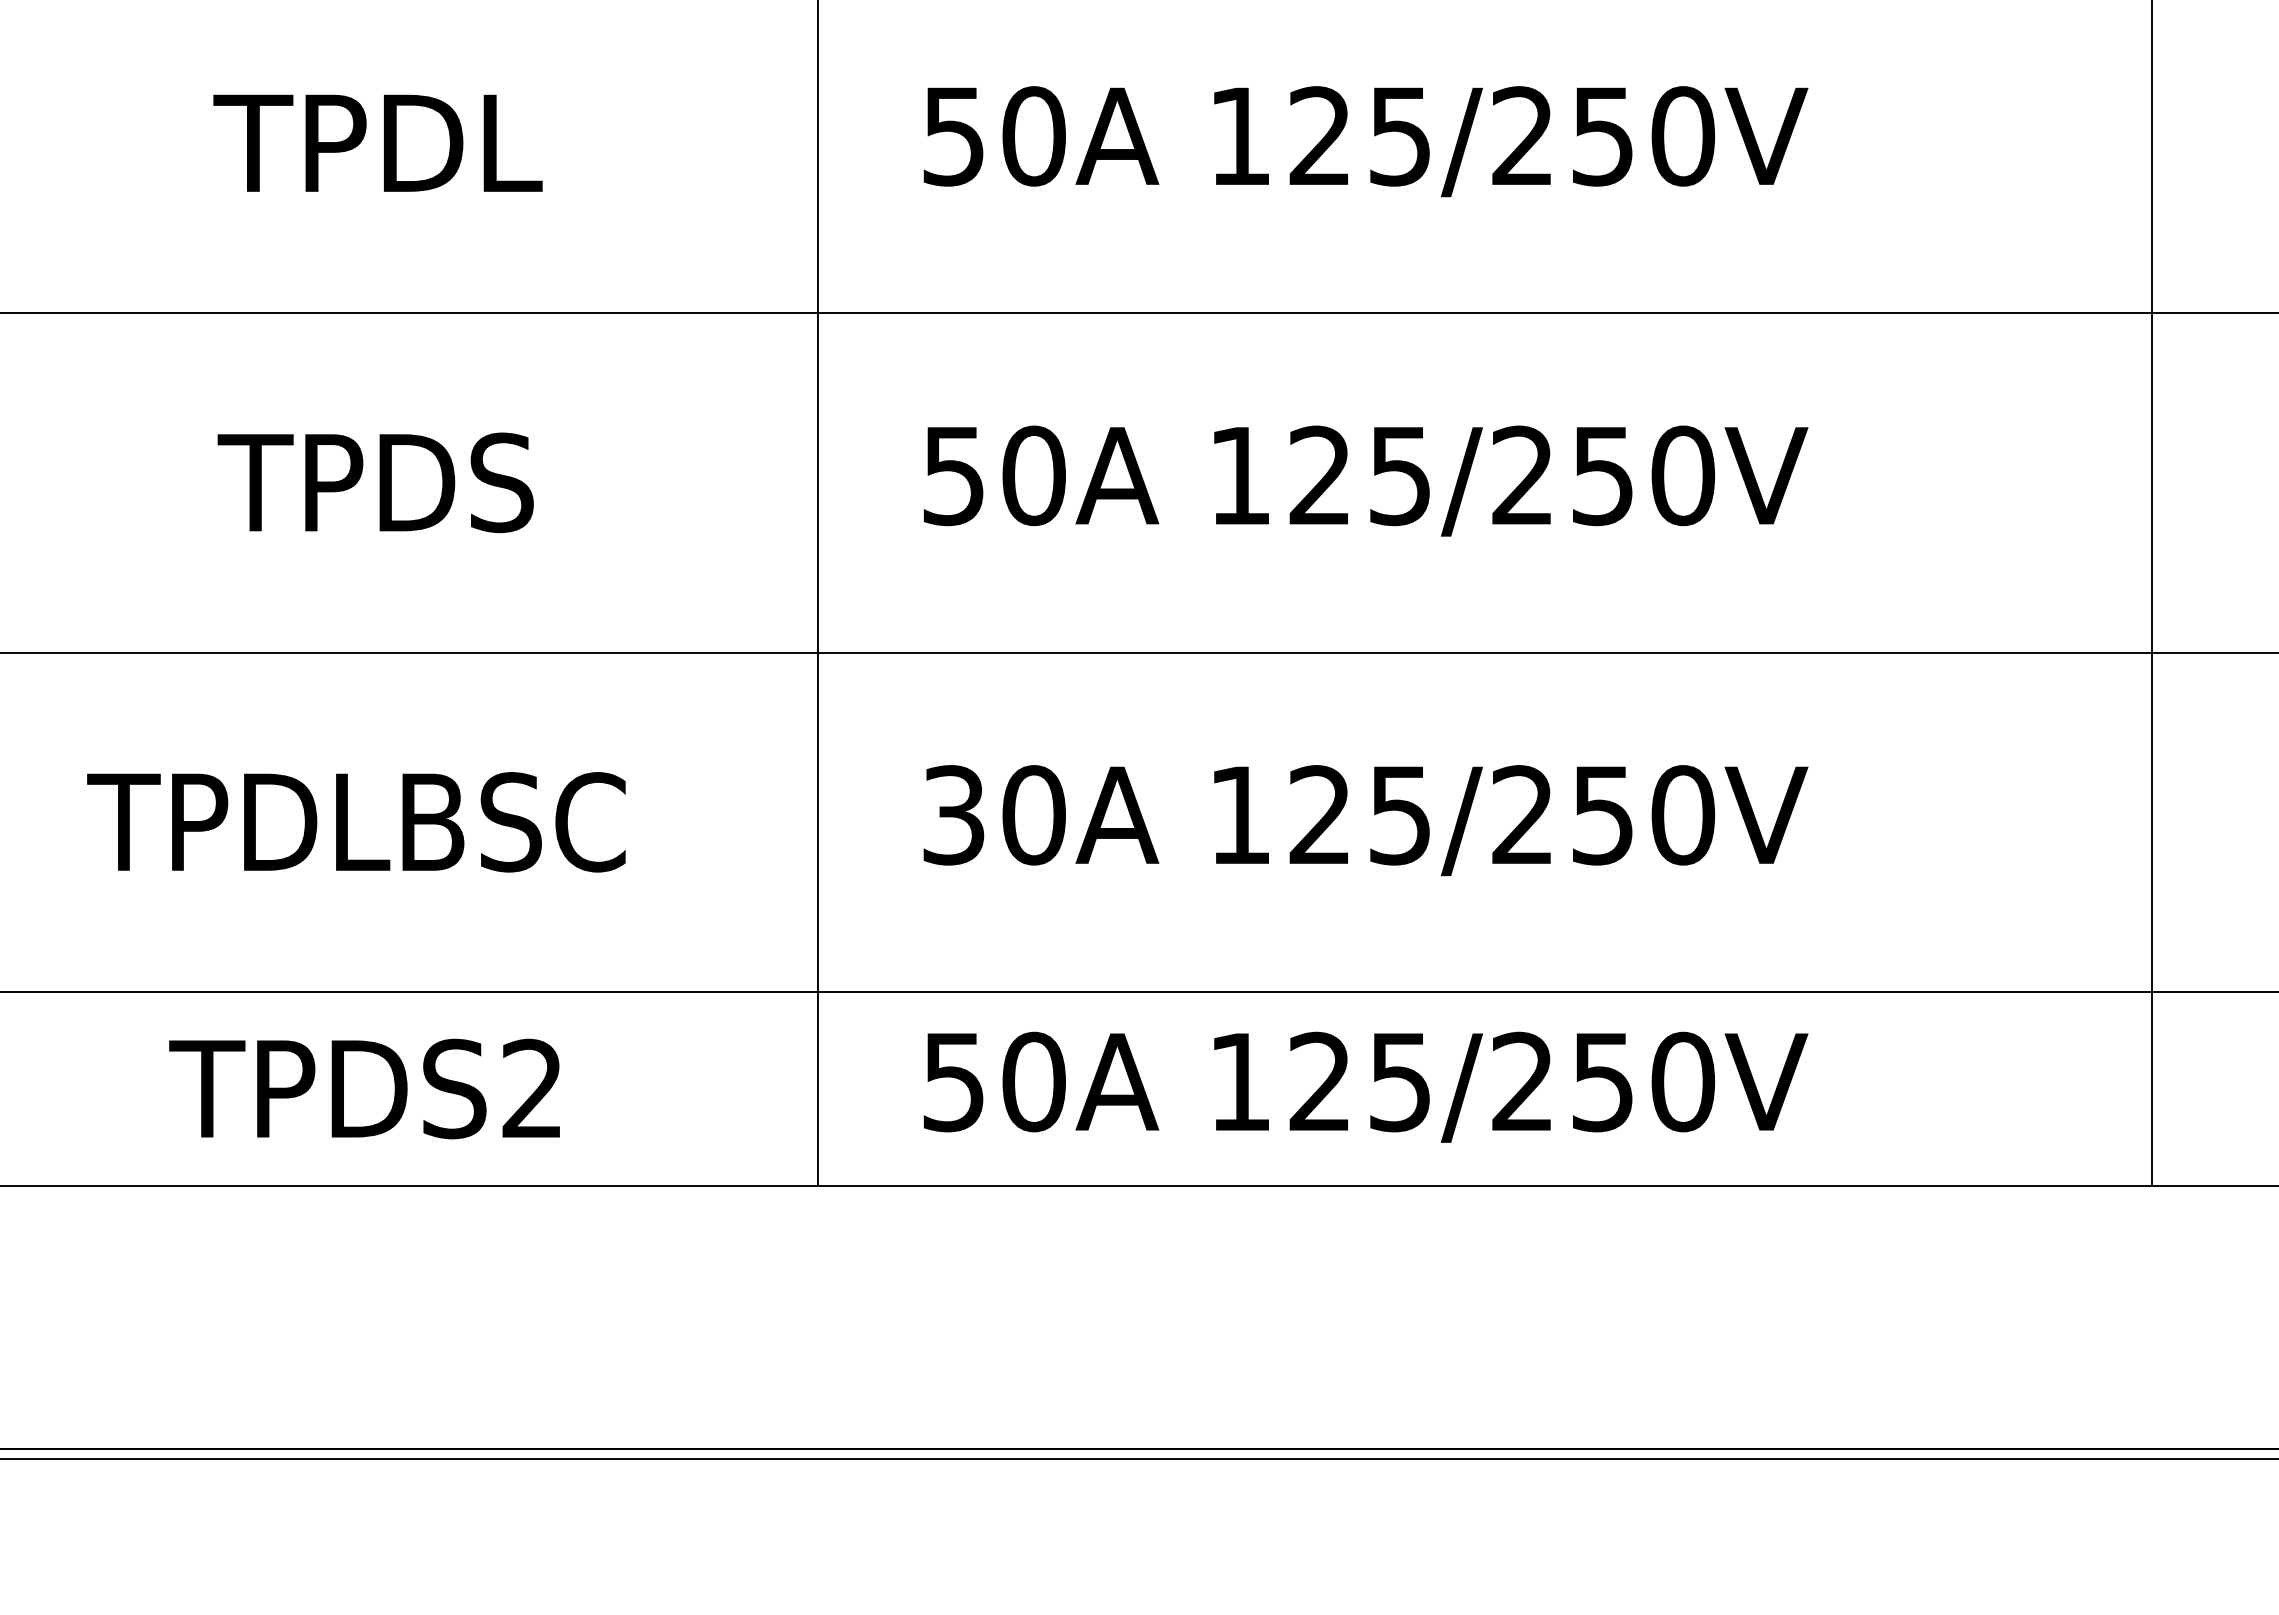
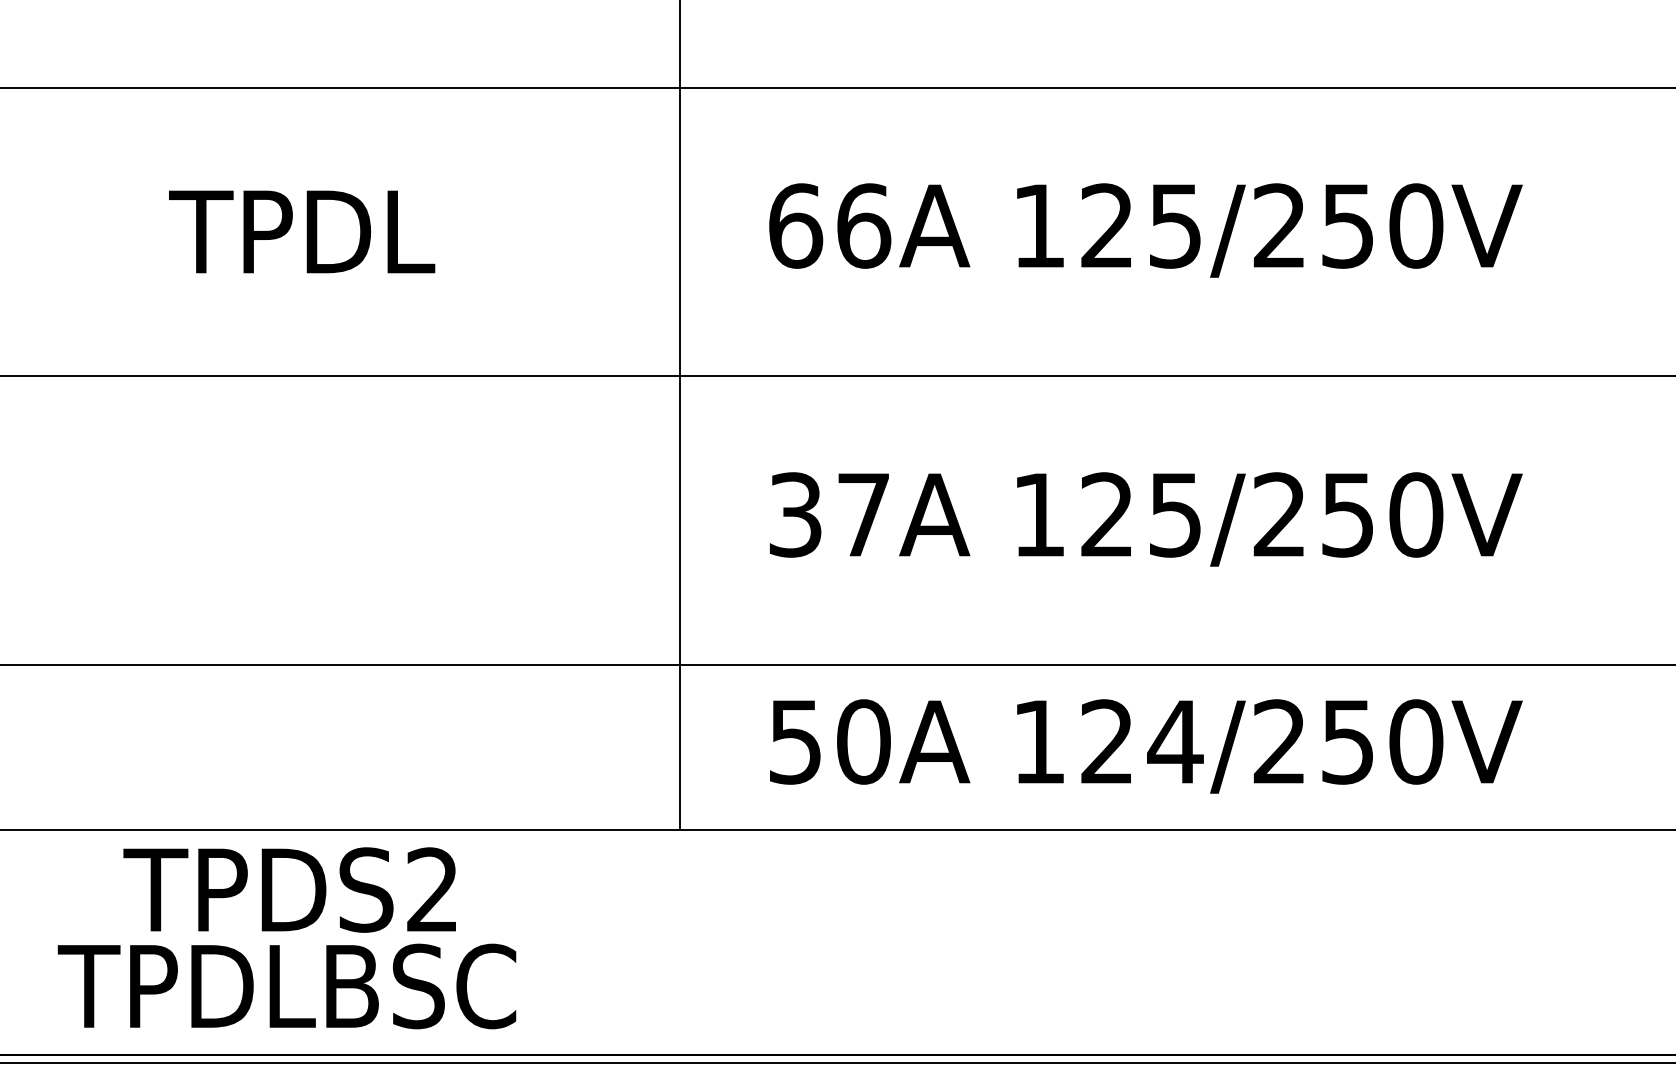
text: (994, 475) -> (830, 225), 50A -> 66A
text: (501, 482) -> (410, 231), TPDS -> TPDL
text: (1033, 815) -> (863, 515), 30A -> 37A
text: (356, 822) -> (287, 986), moved
text: (1399, 1082) -> (1174, 742), 125/250V -> 124/250V
text: (364, 1088) -> (289, 889), moved

